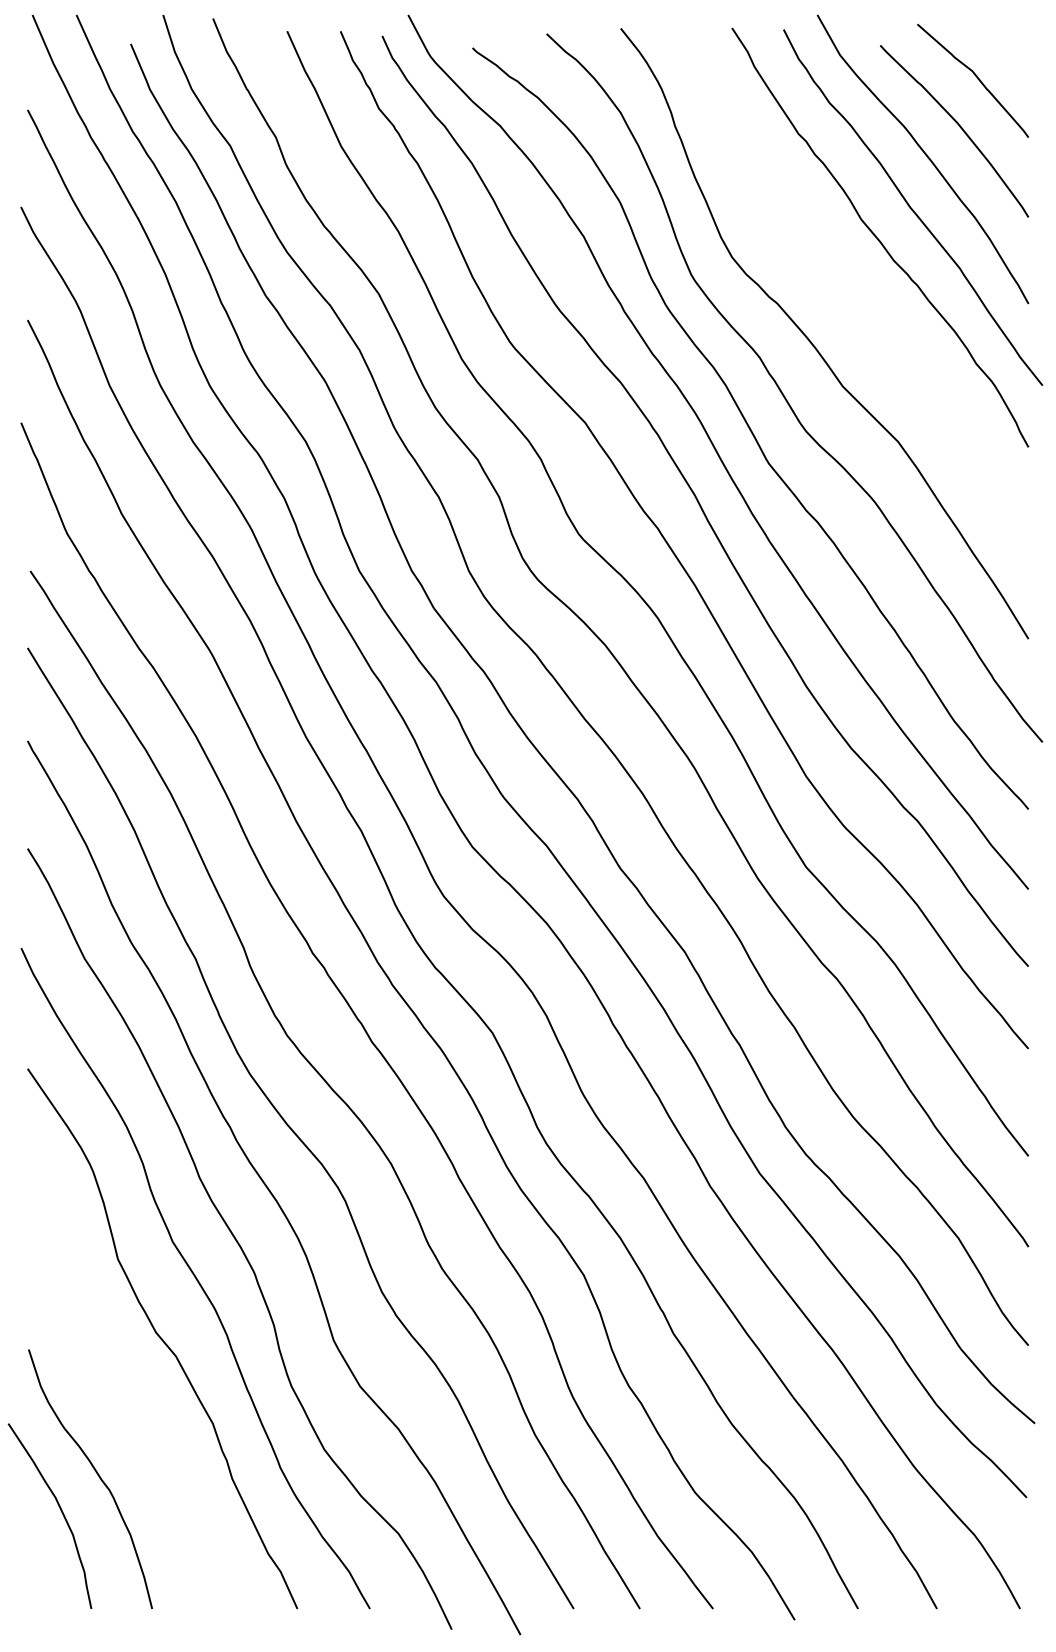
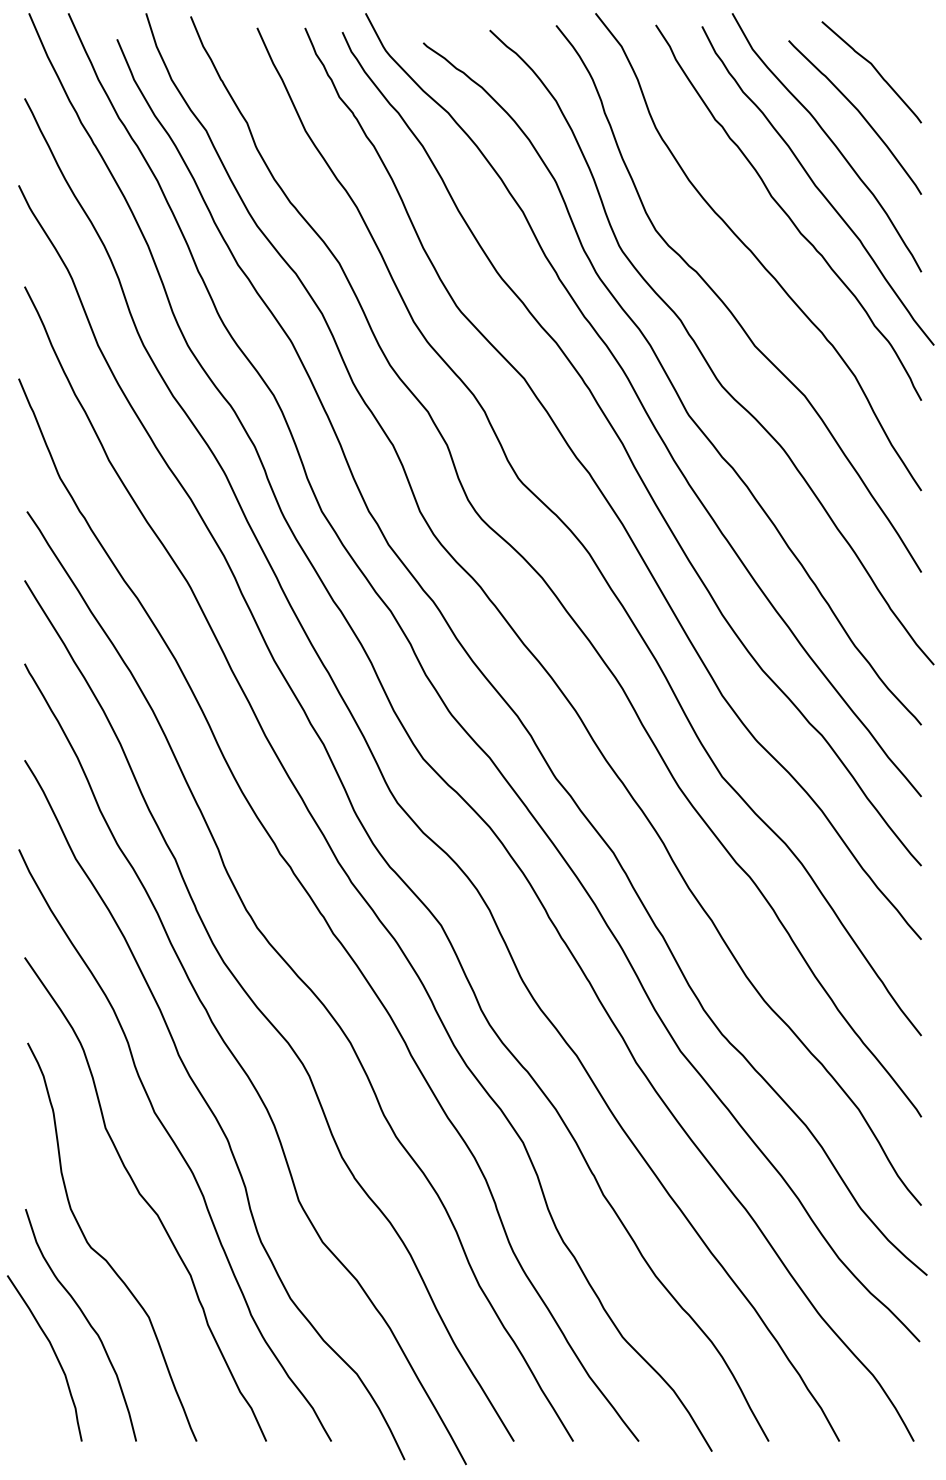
curve: (842, 284) -> (754, 254), added
curve: (111, 1399) -> (99, 1253), added

